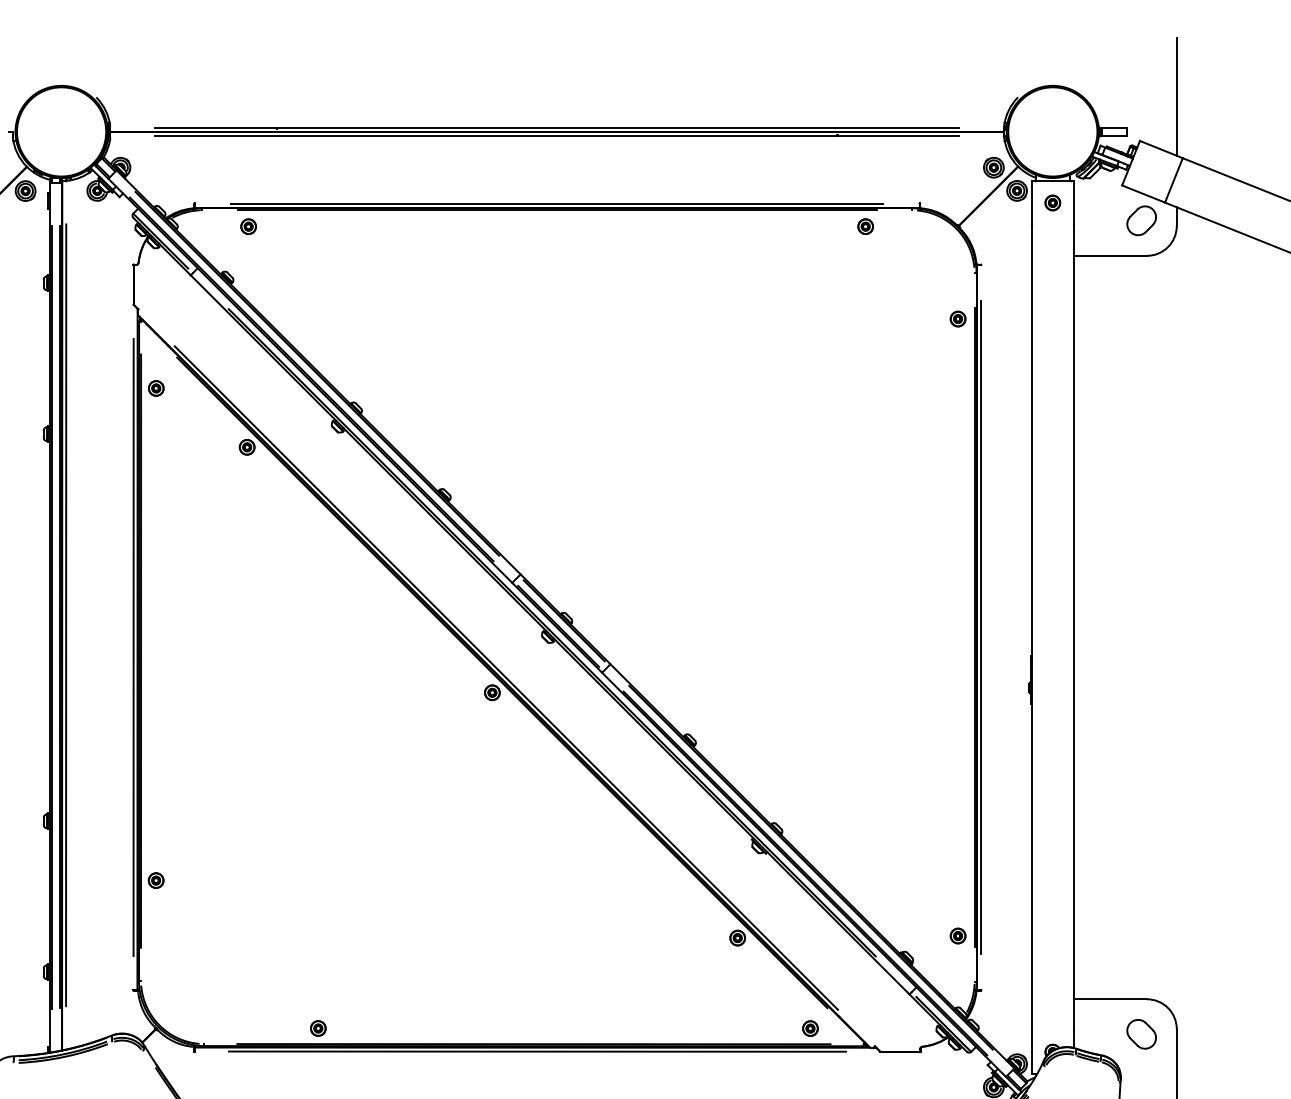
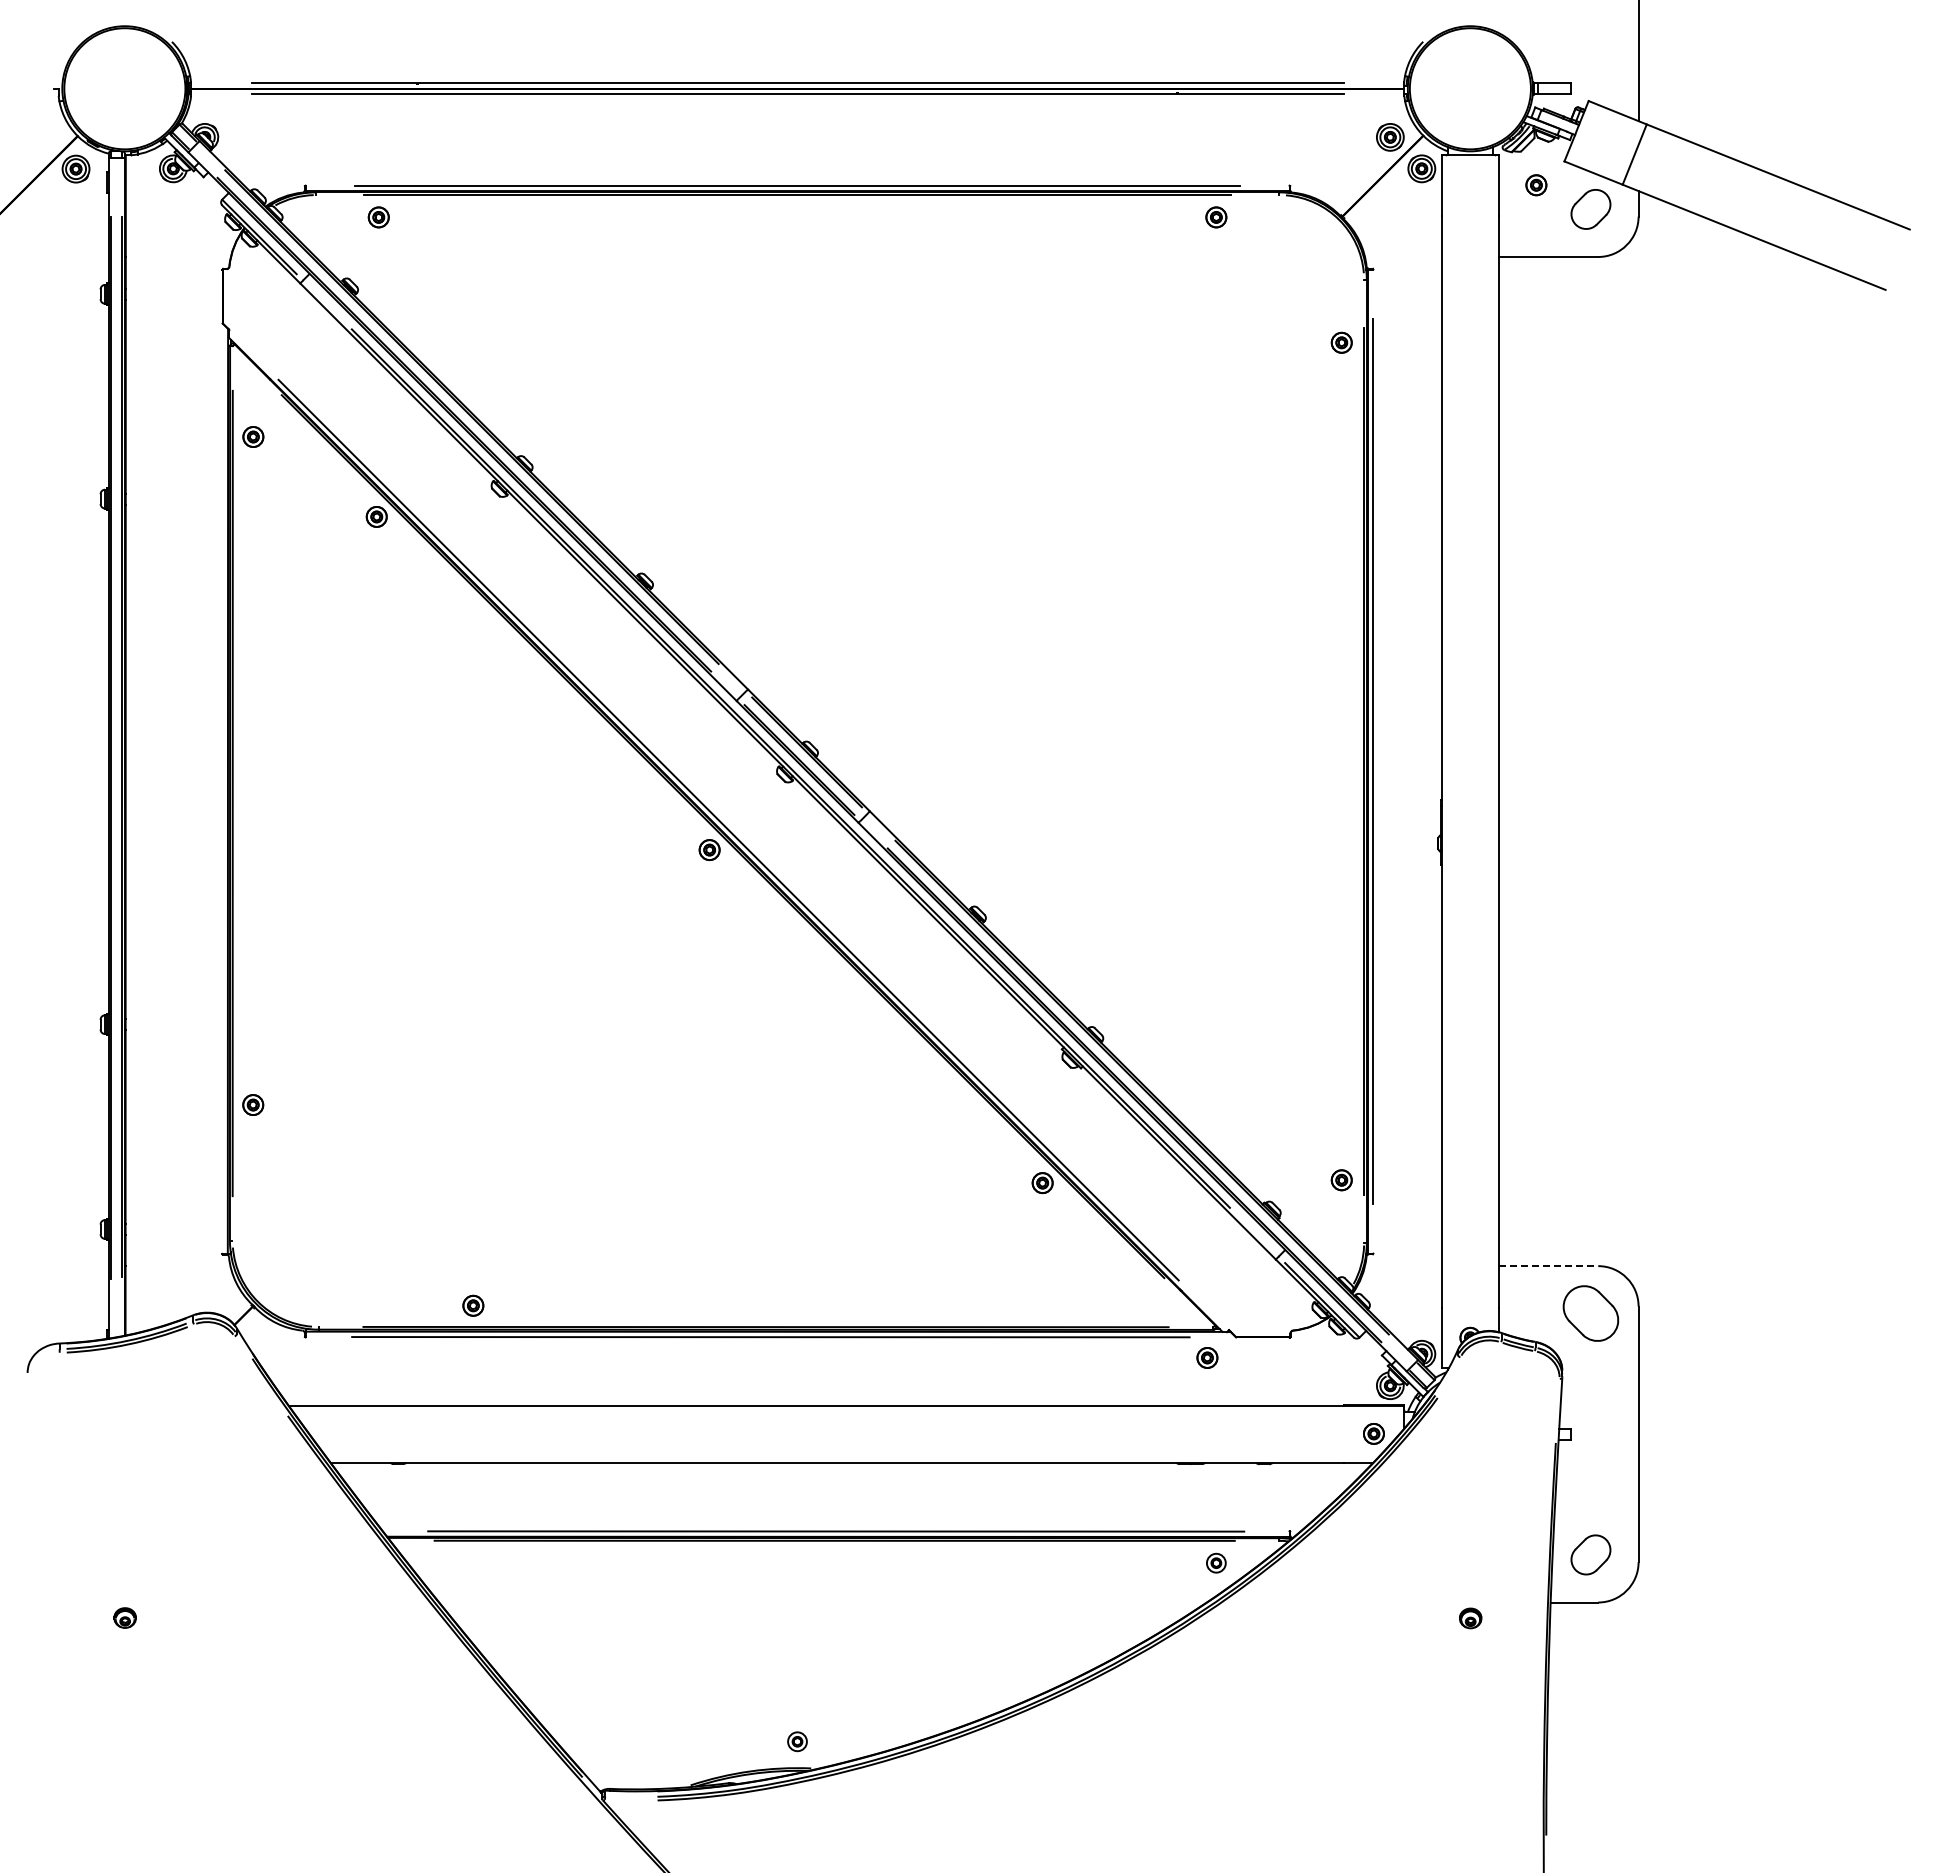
part: (1052, 203) -> (1536, 185), moved
line: (65, 614) -> (130, 744), removed
line: (133, 647) -> (222, 788), removed
line: (1110, 999) -> (1548, 1266), solid -> dashed
part: (810, 1028) -> (1207, 1357), moved
part: (1141, 1034) -> (1590, 1313), size x1.4

